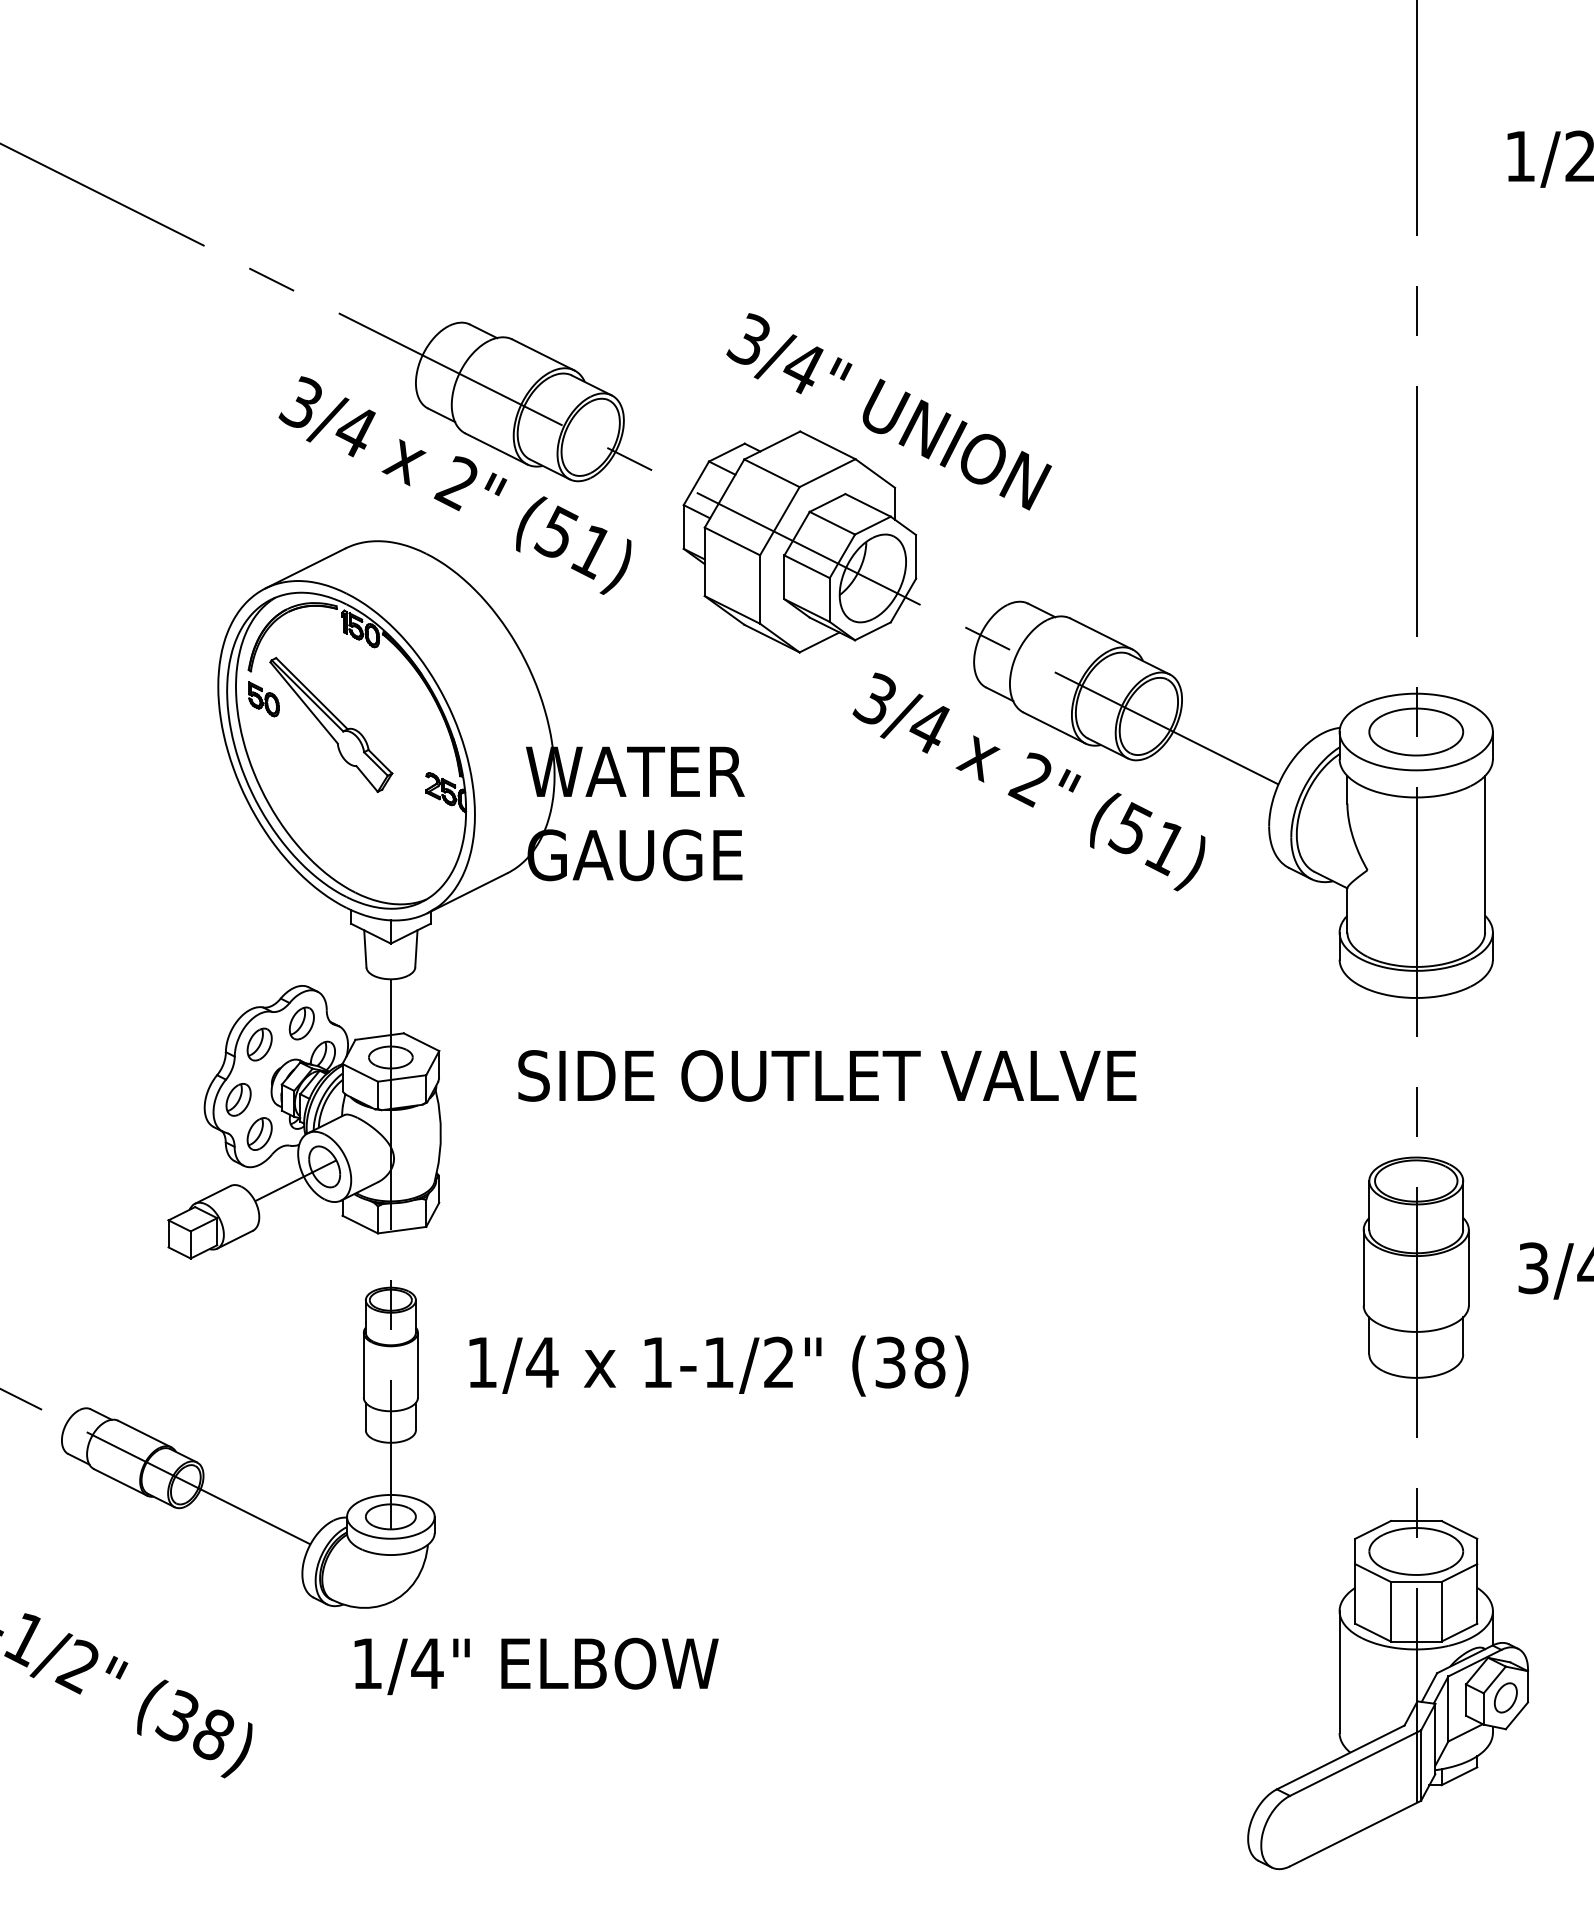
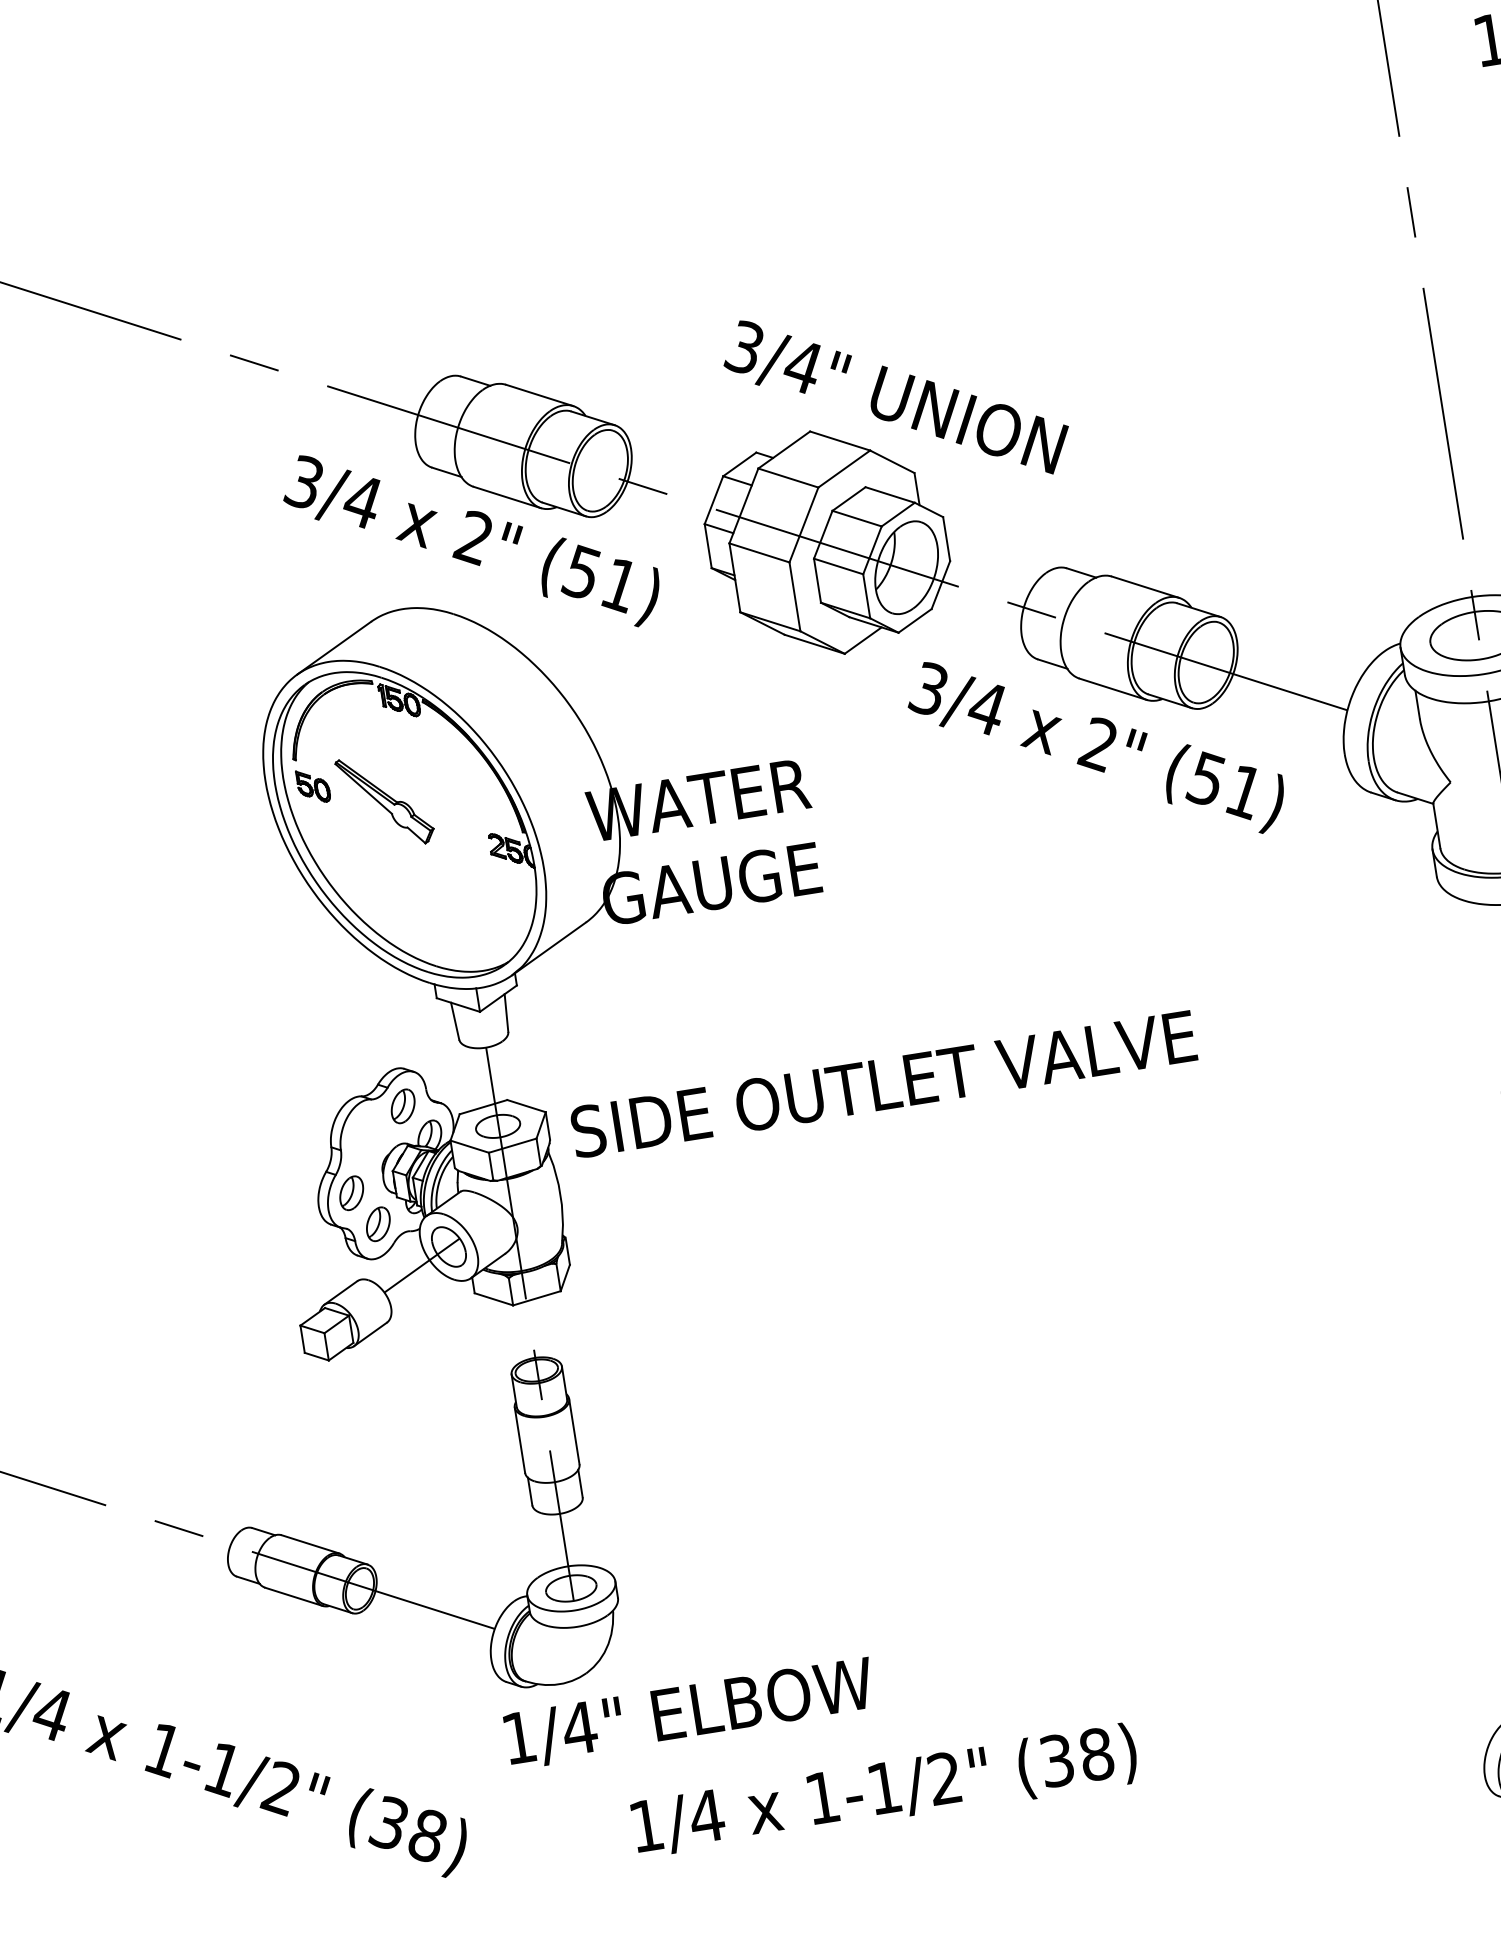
part: (331, 724) -> (385, 800), size x0.7
part: (259, 1044) -> (363, 1134), removed
text: (827, 1075) -> (883, 1083), moved
text: (718, 1365) -> (884, 1791), moved
text: (536, 1666) -> (689, 1713), moved

